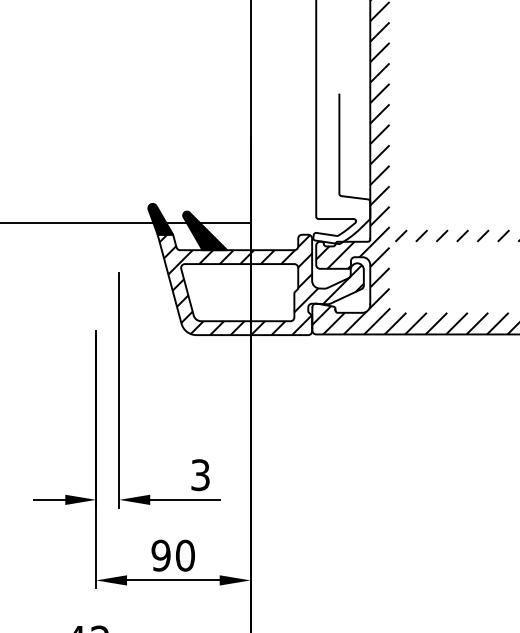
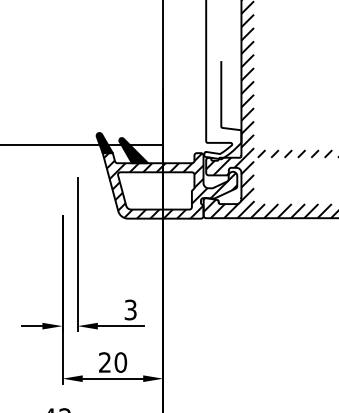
text: (160, 555) -> (104, 362), 90 -> 20

